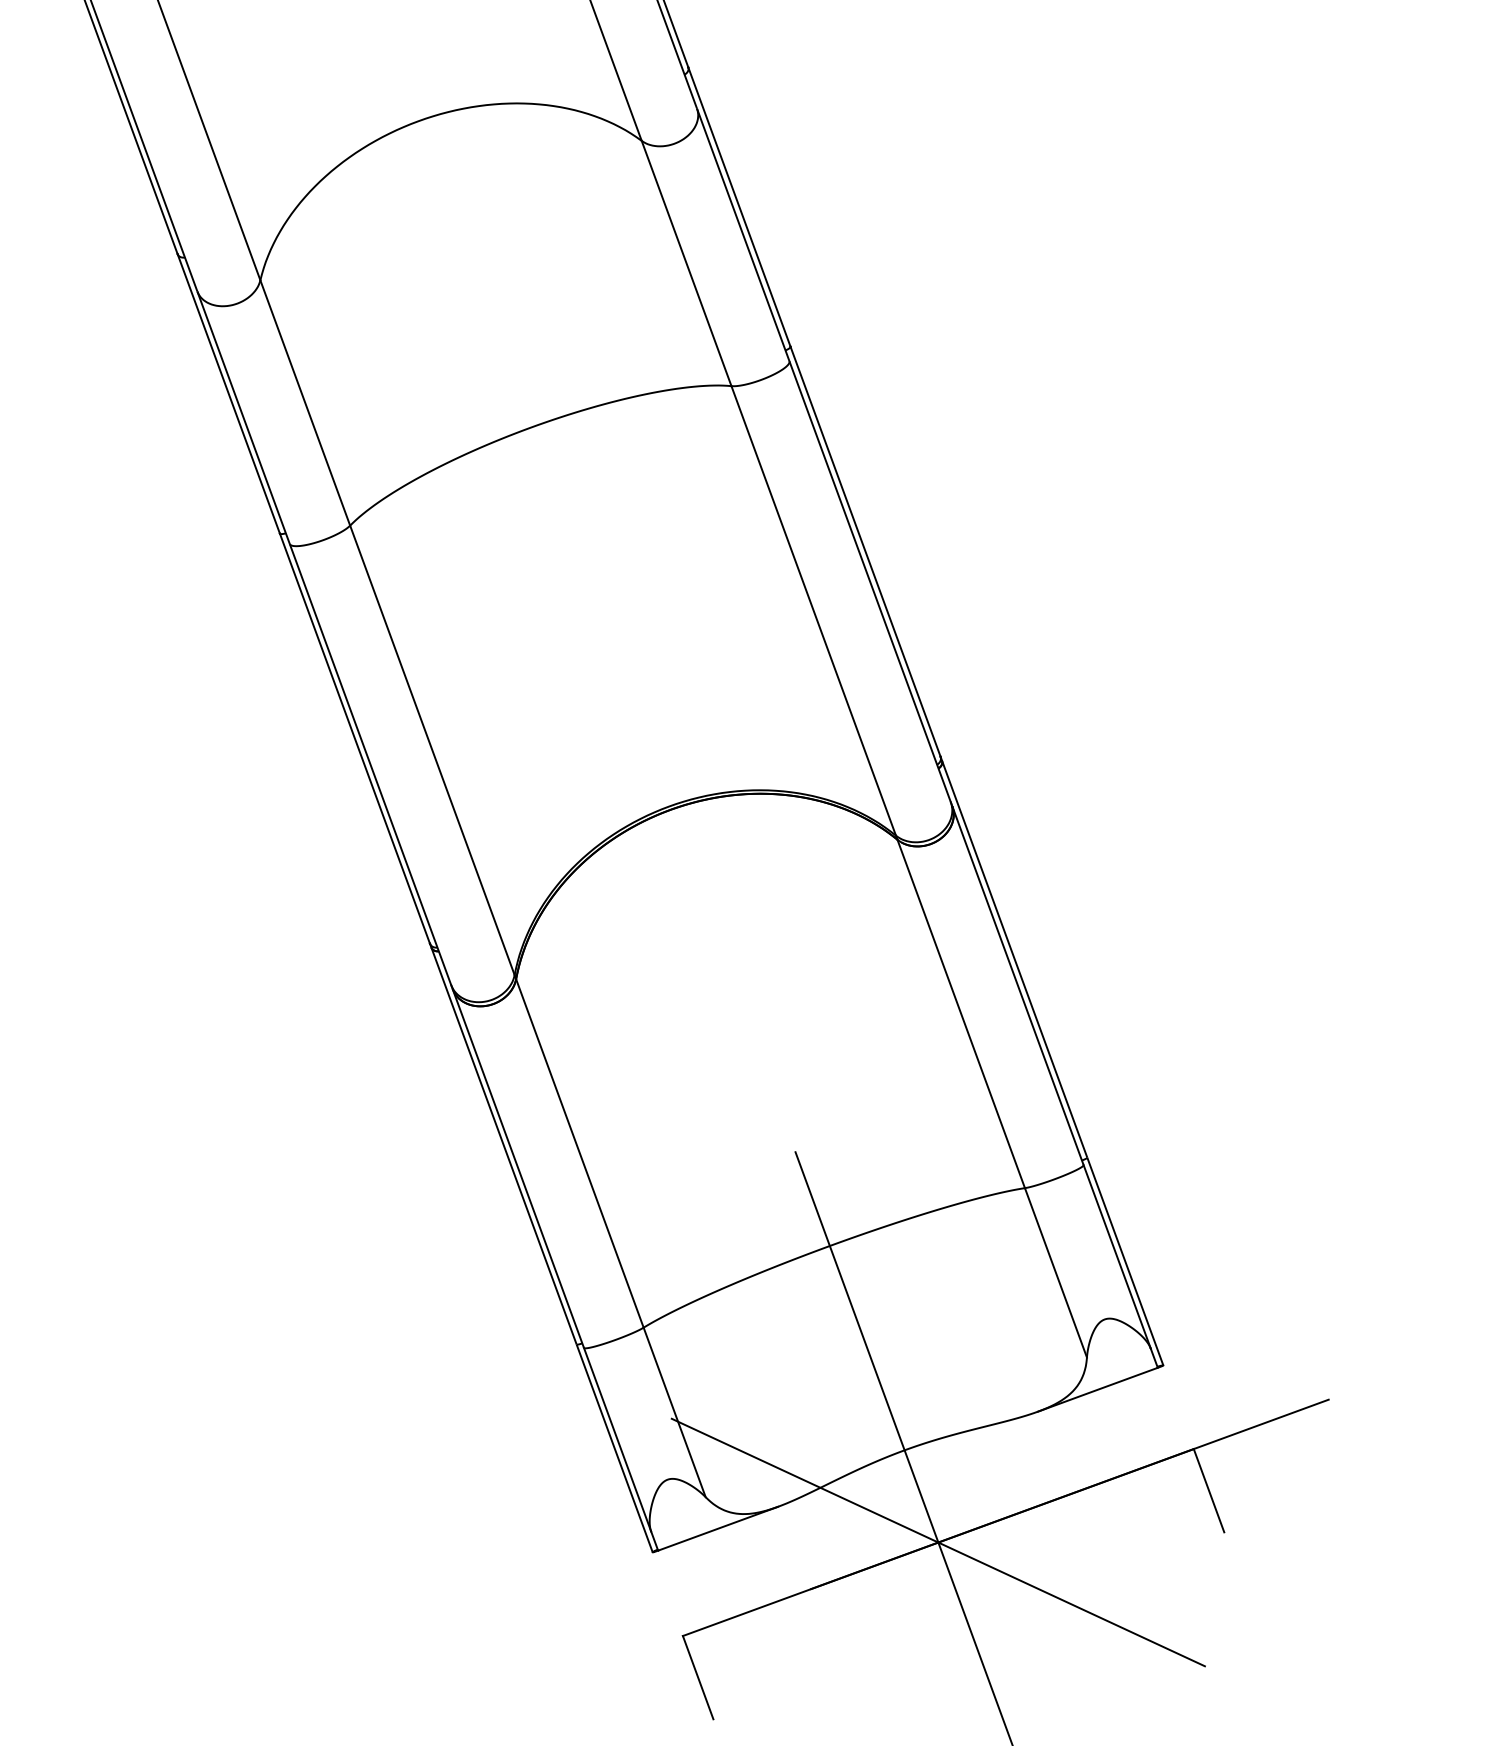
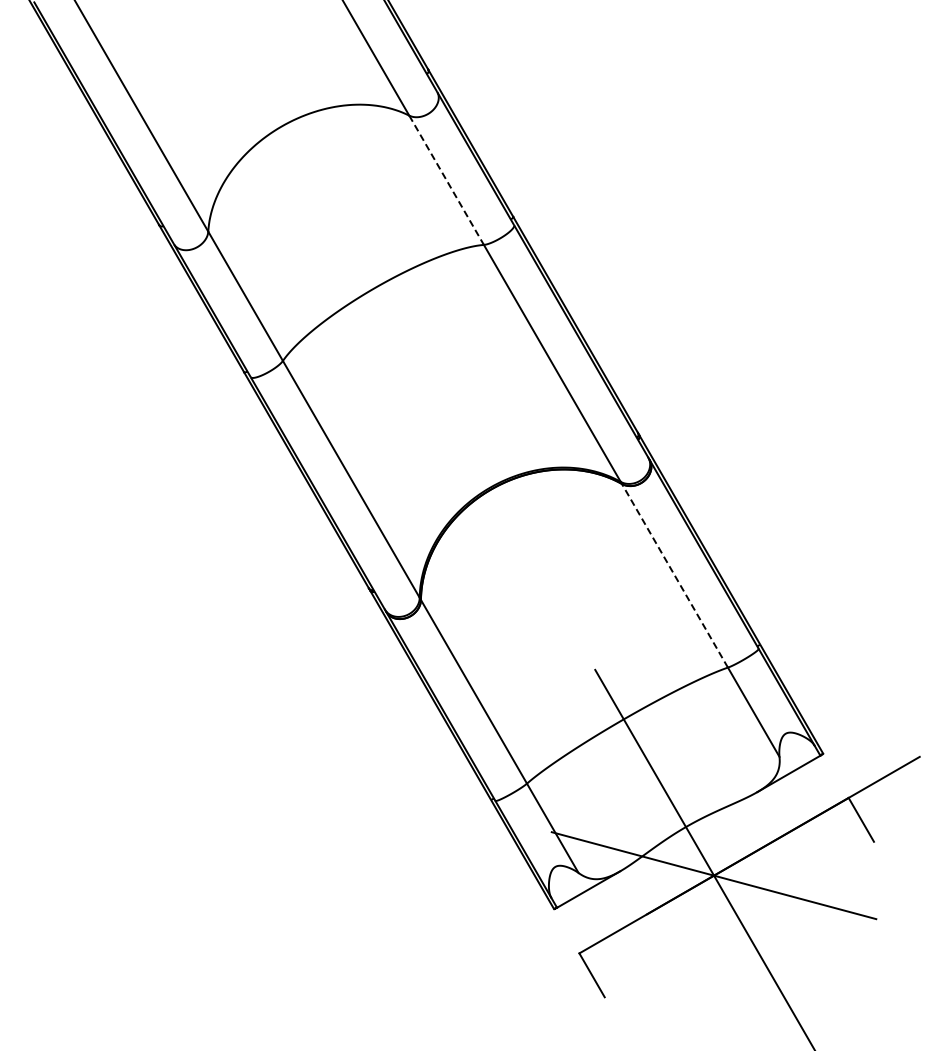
line: (686, 263) -> (446, 180), solid -> dashed
line: (960, 1013) -> (674, 575), solid -> dashed

